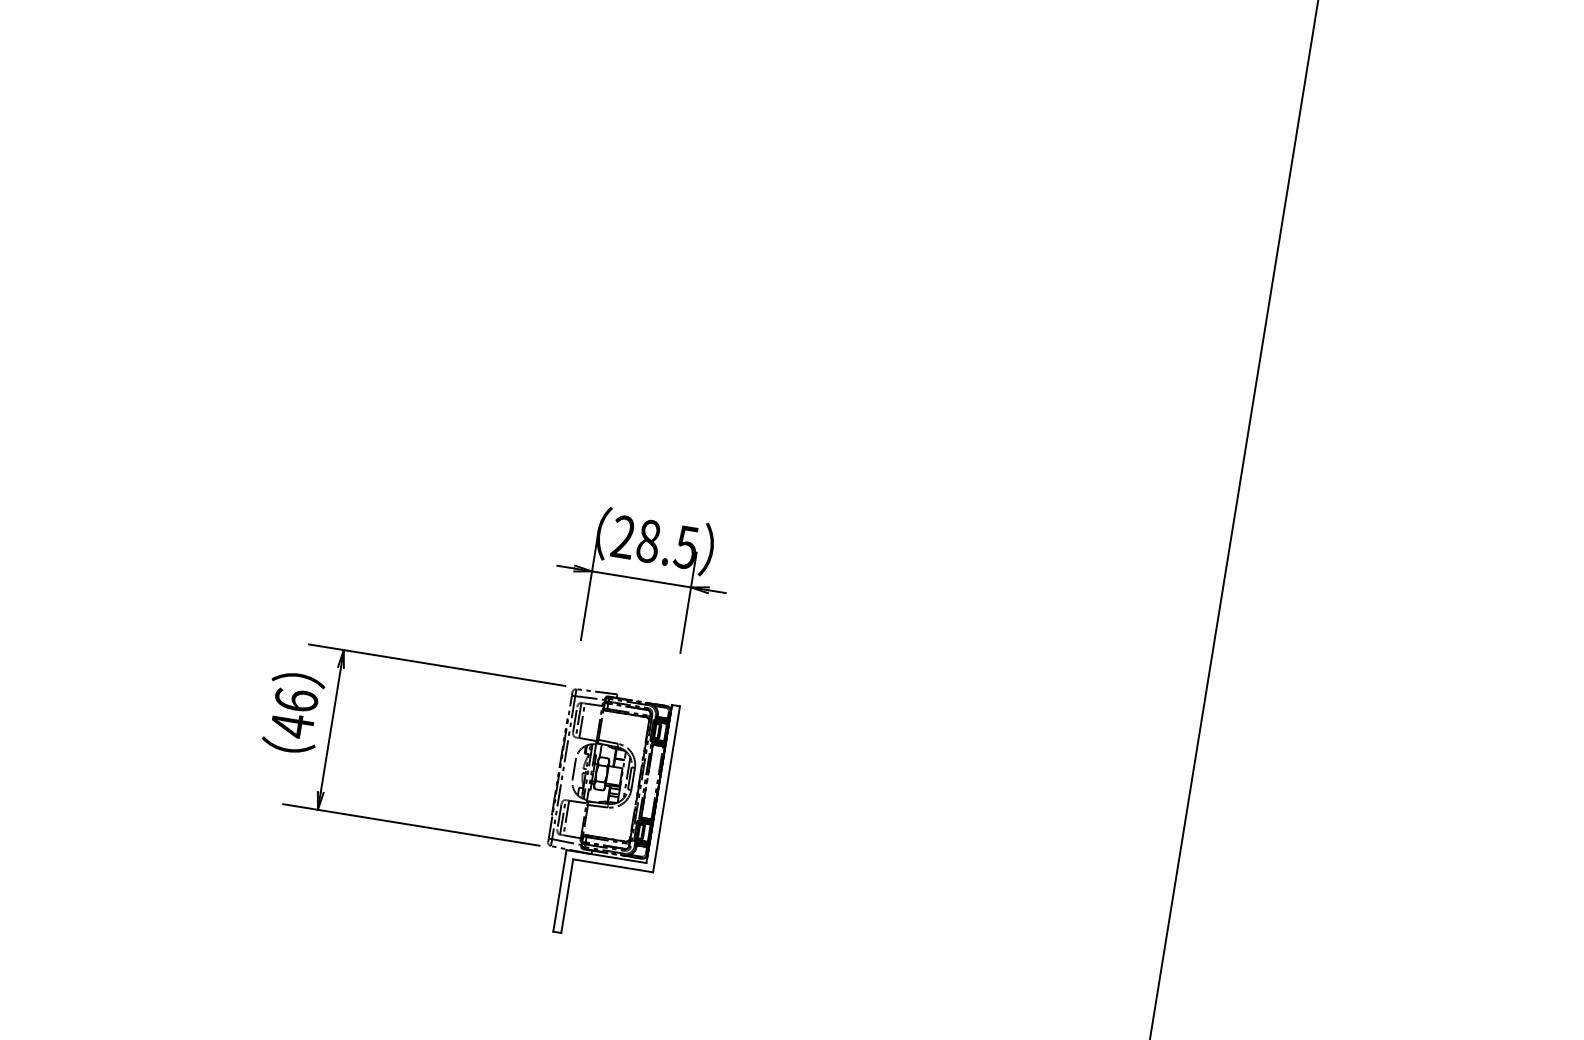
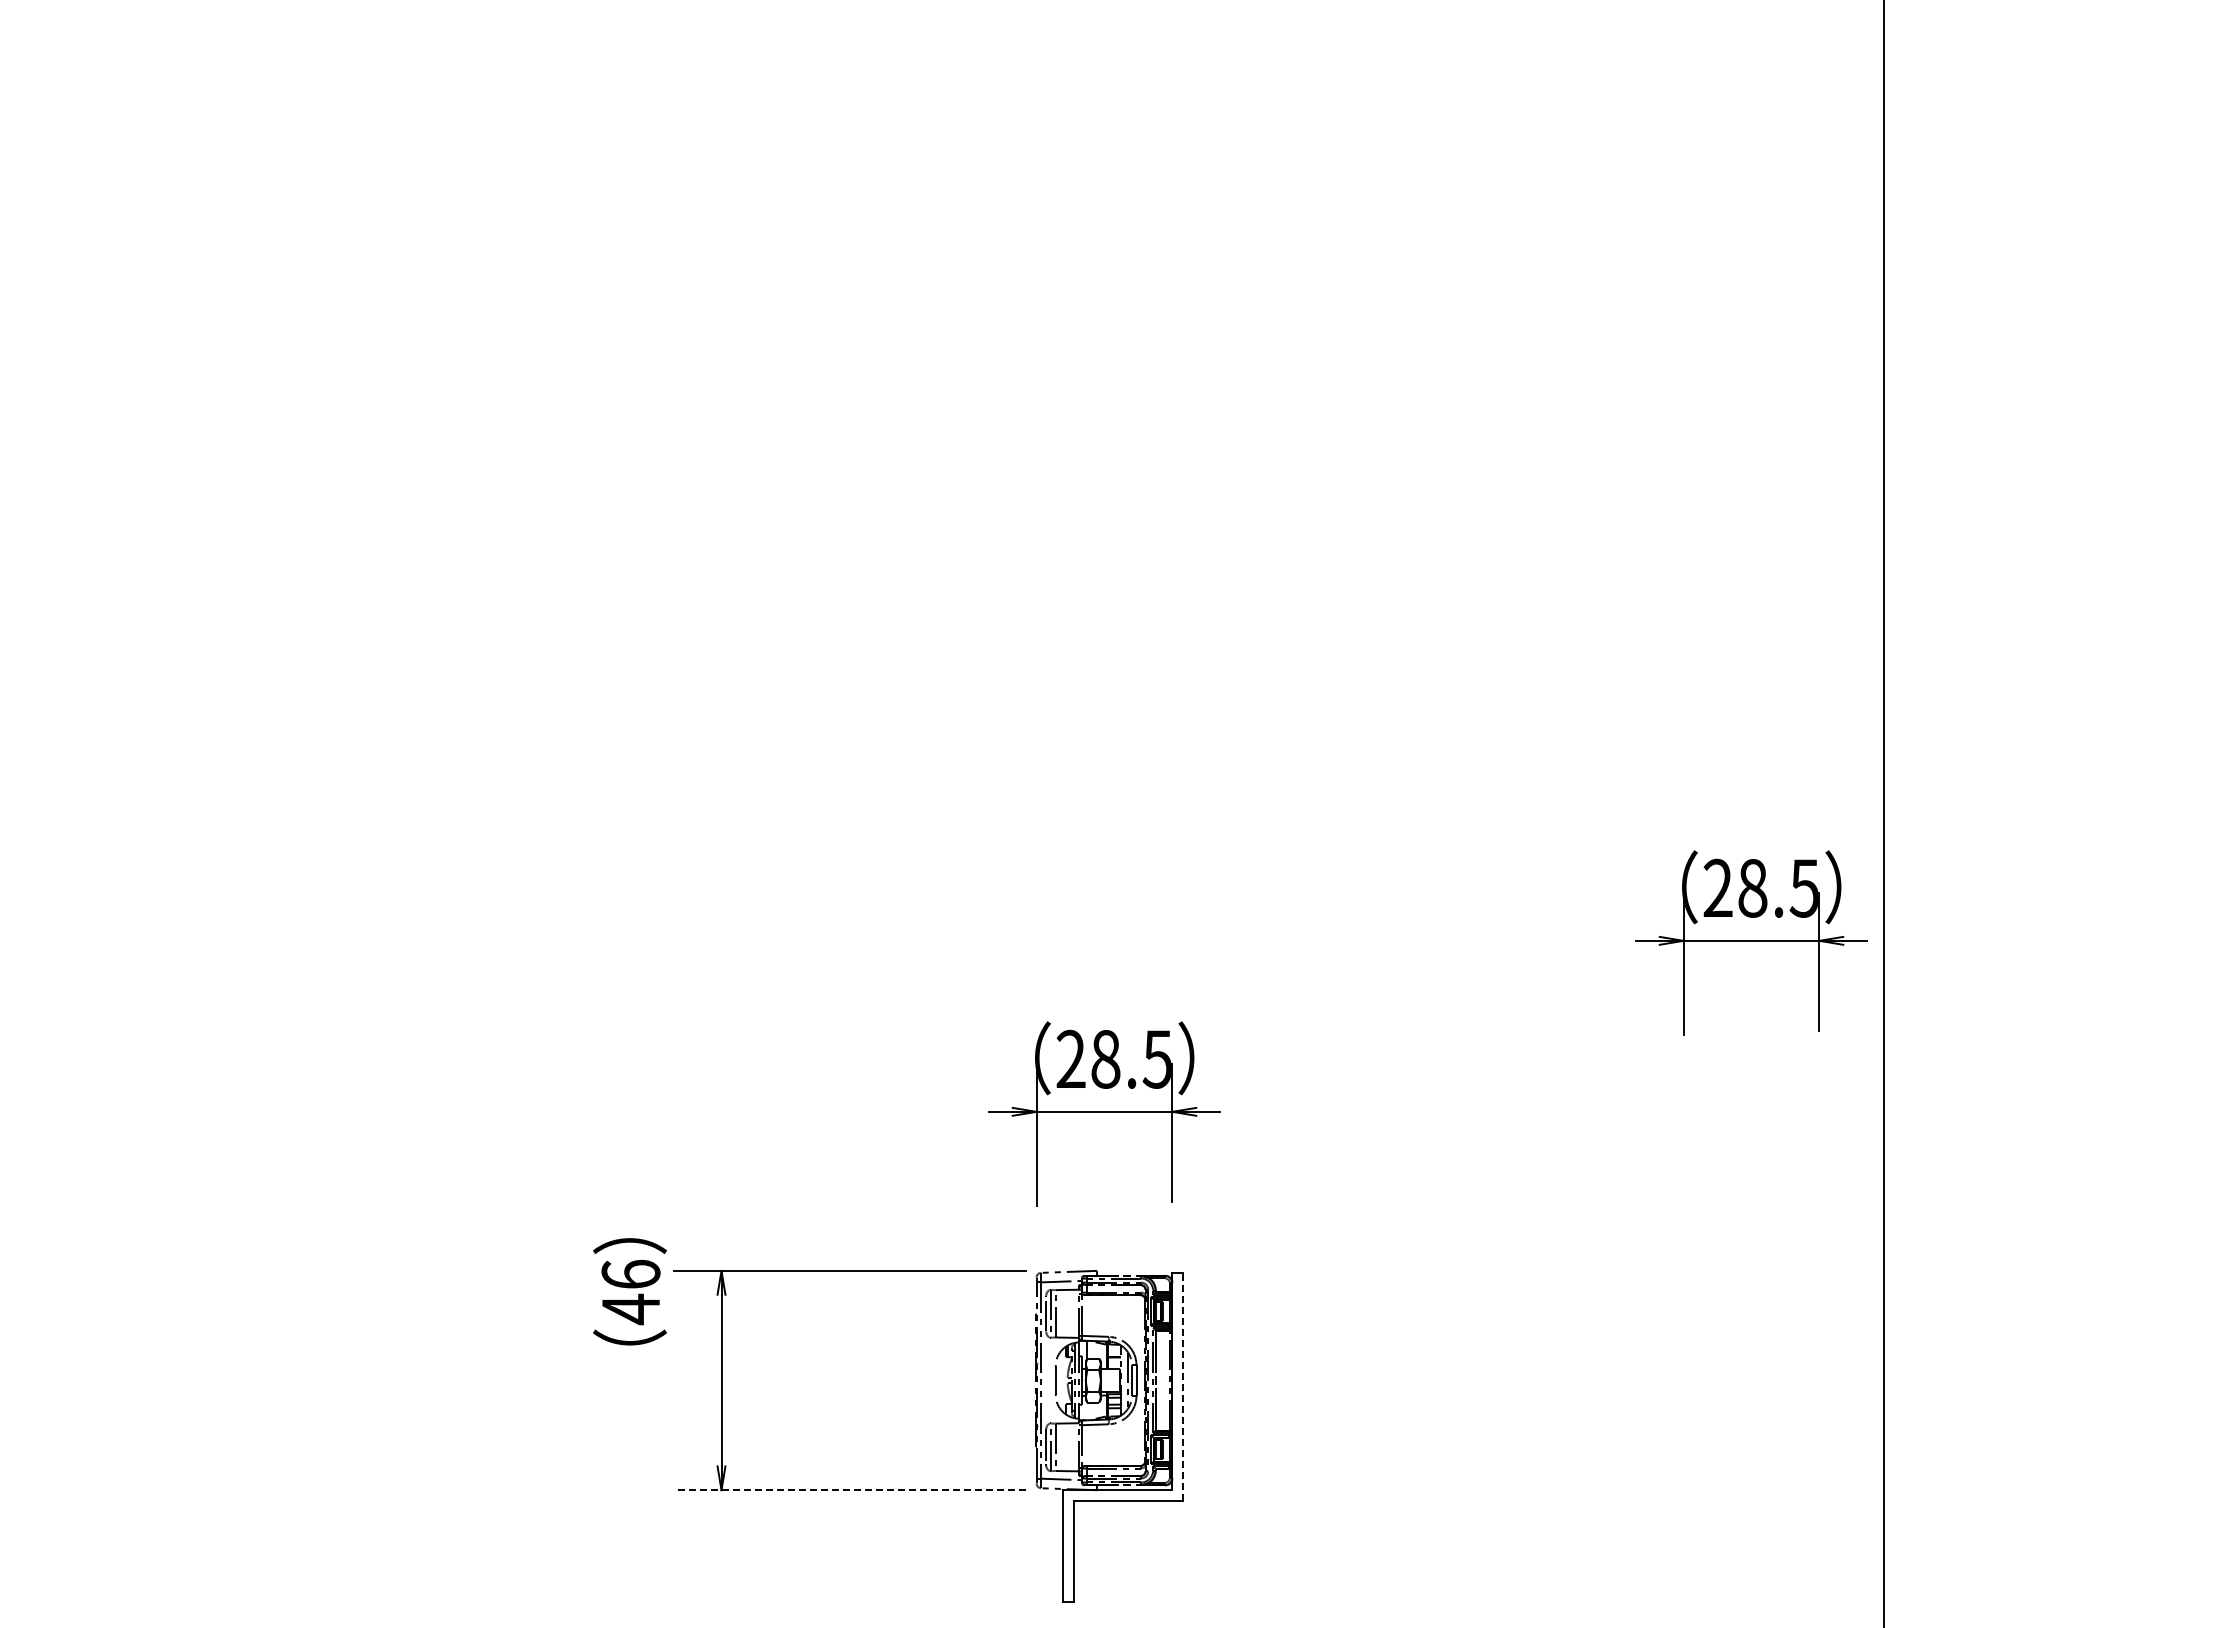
part: (1132, 532) -> (1751, 942), added
text: (293, 712) -> (629, 1291), moved
line: (666, 789) -> (1183, 1387), solid -> dashed
line: (411, 825) -> (849, 1490), solid -> dashed

